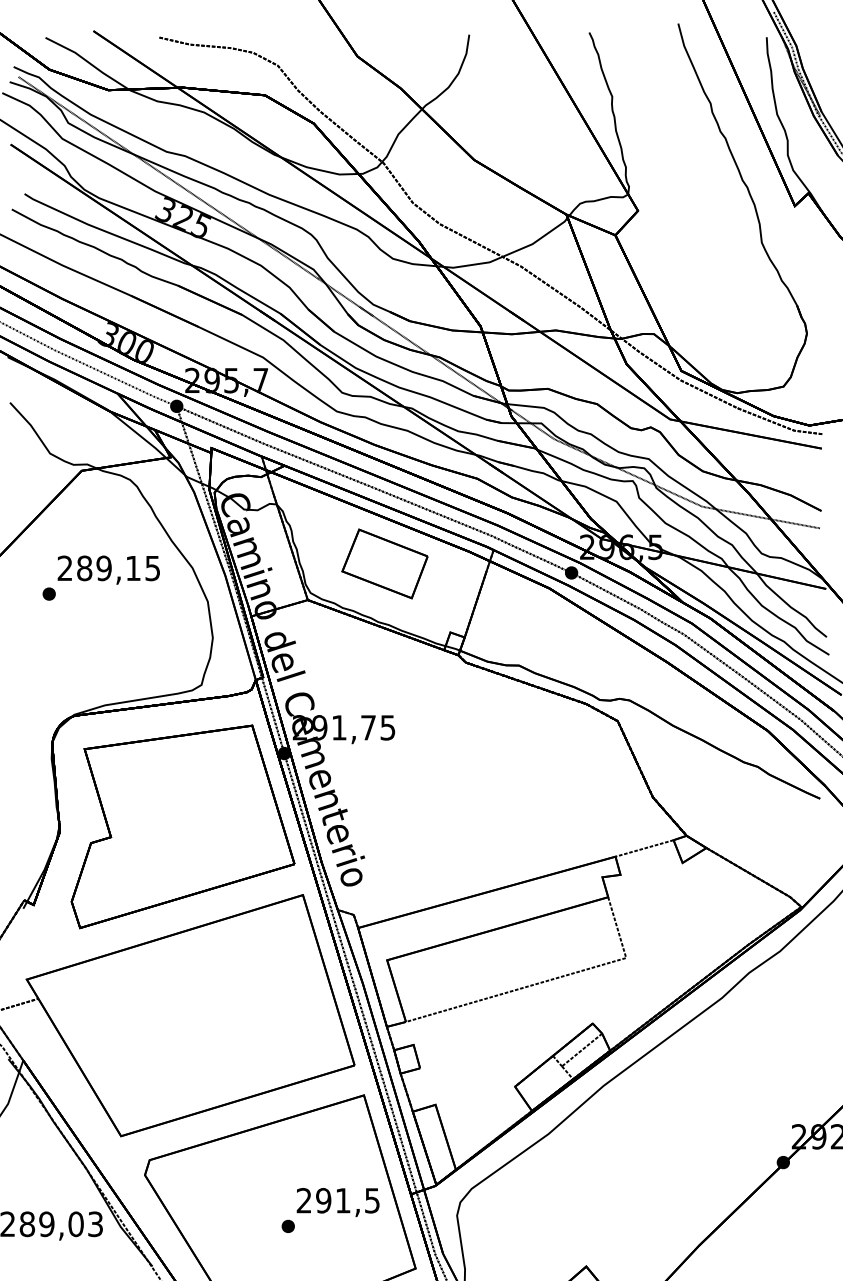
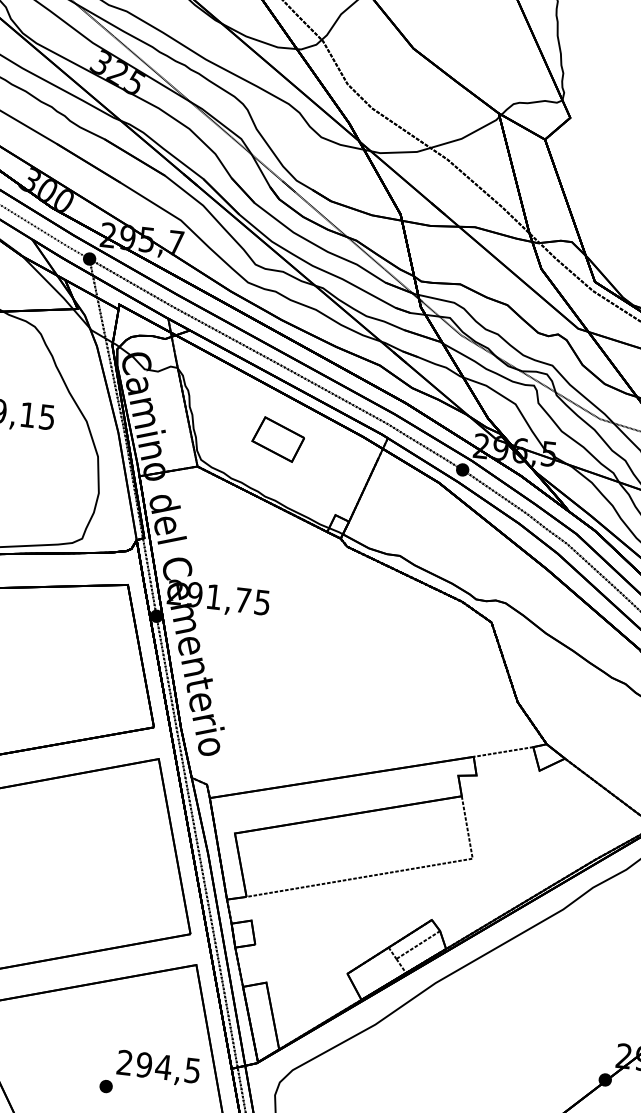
part: (384, 563) -> (277, 439), size x0.6
text: (343, 1200) -> (163, 1067), 291,5 -> 294,5

